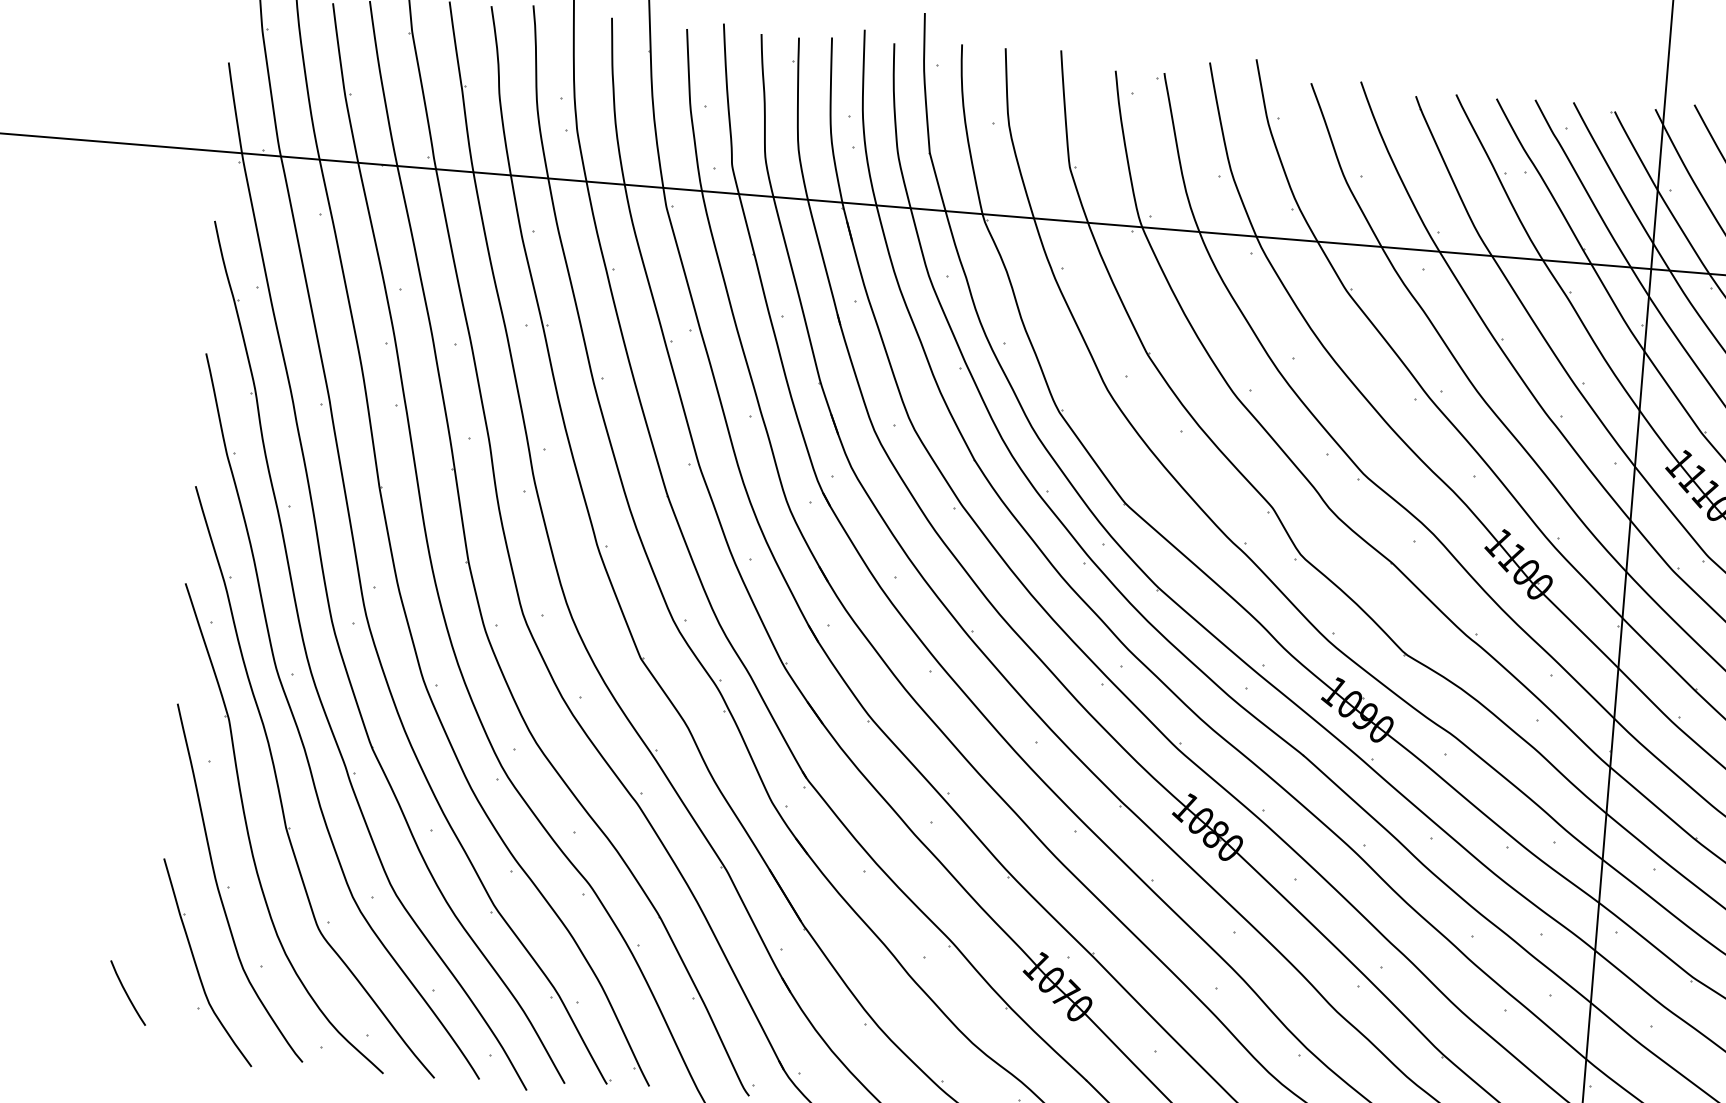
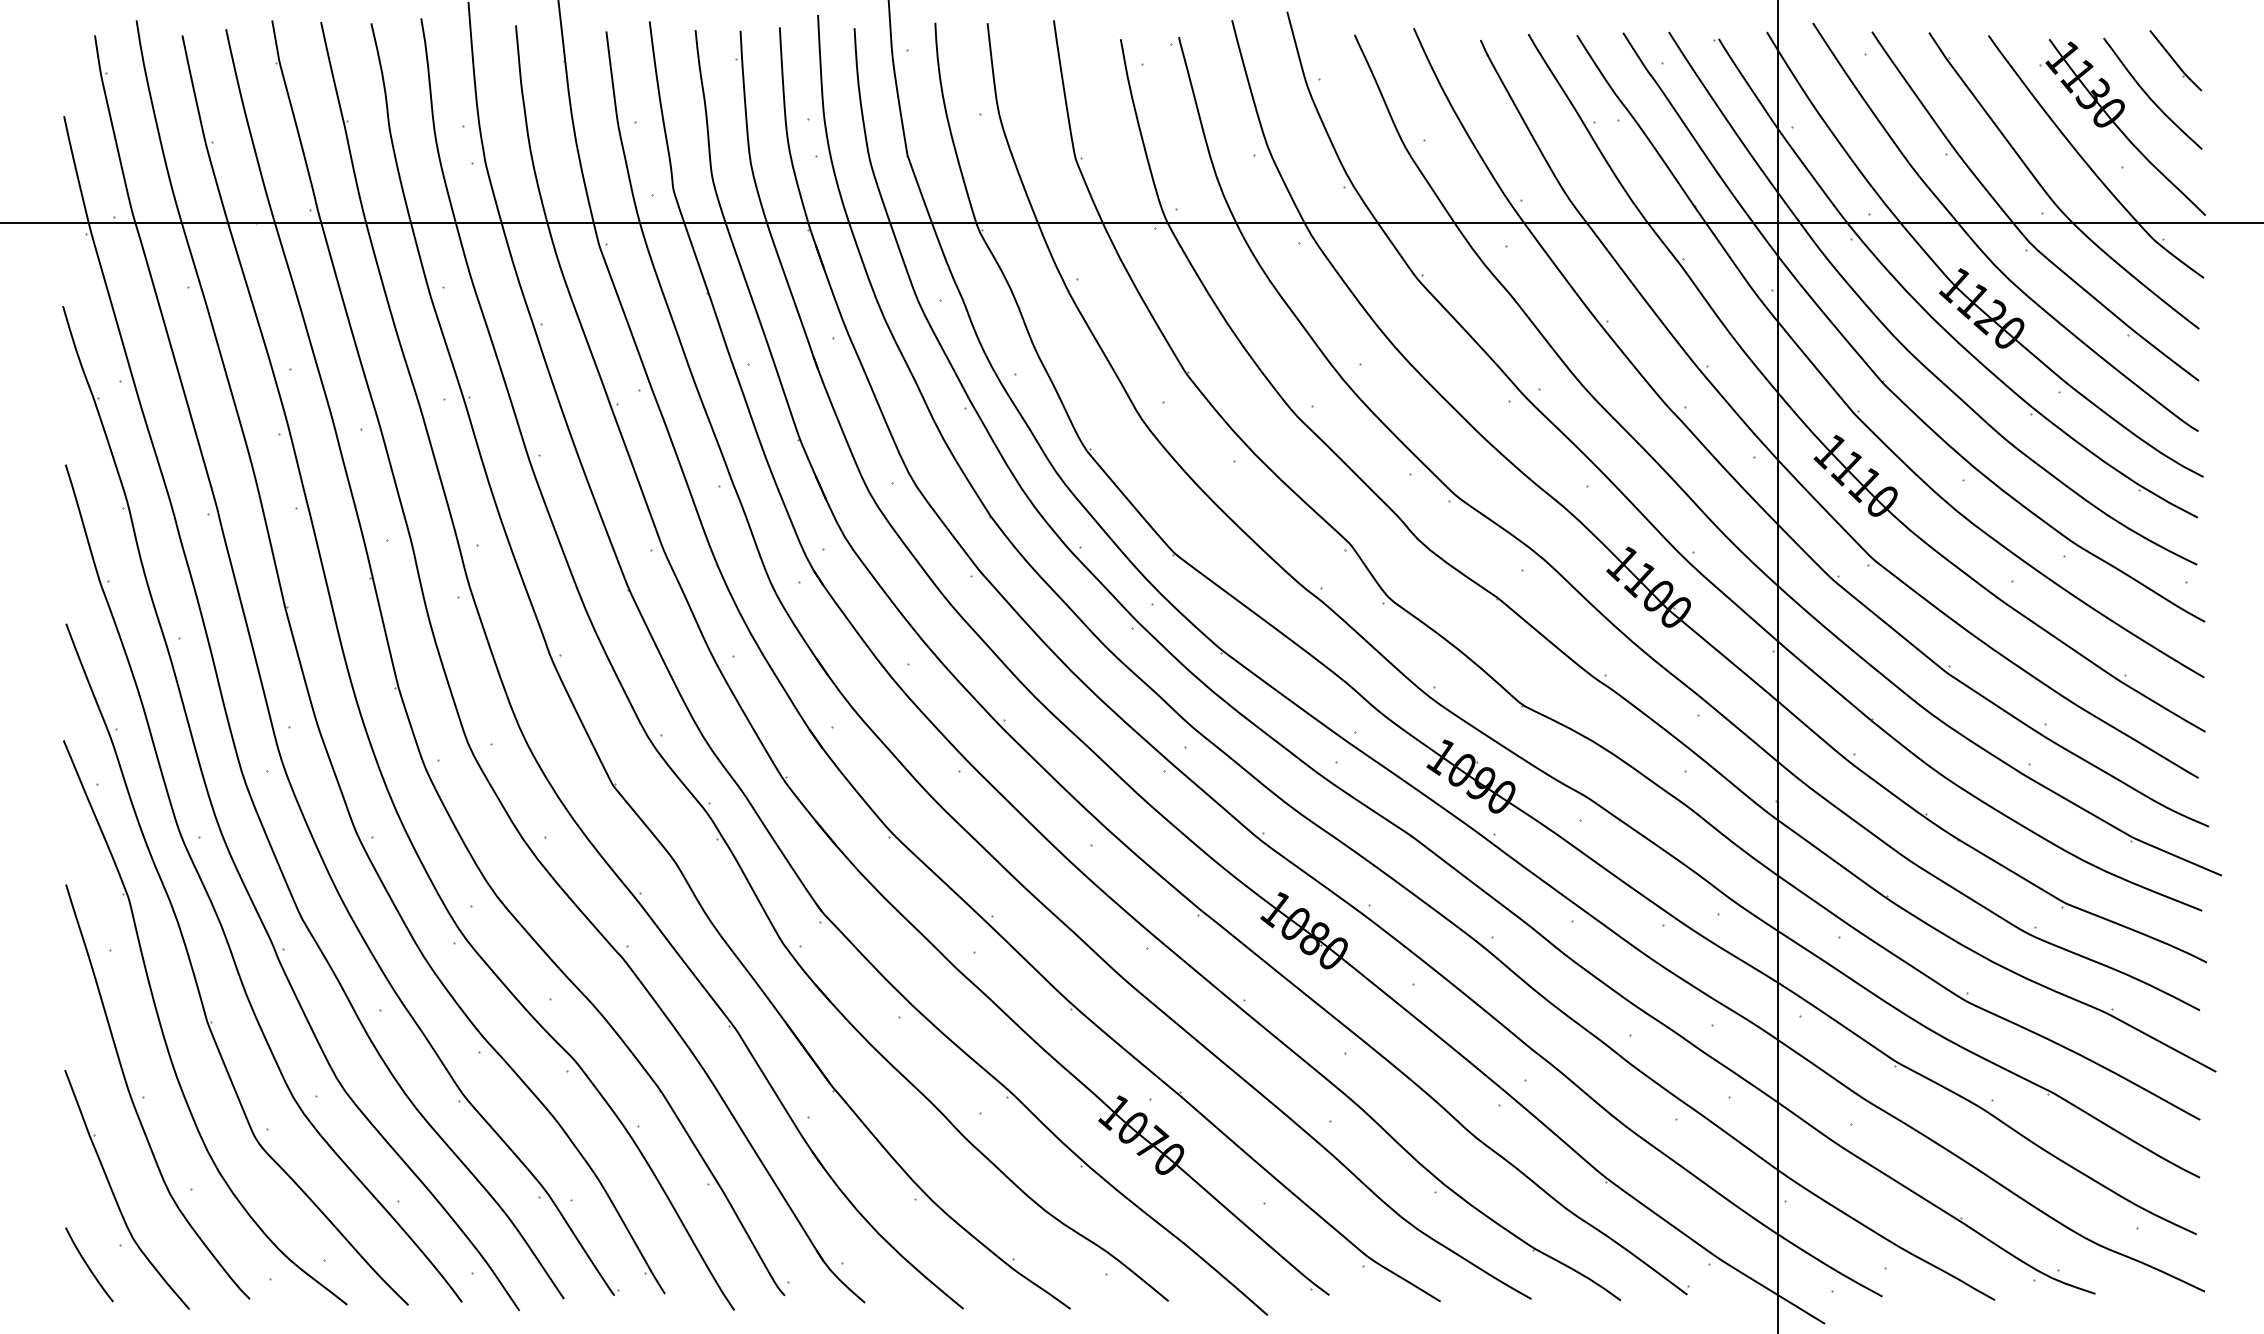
curve: (127, 993) -> (88, 1265), moved

